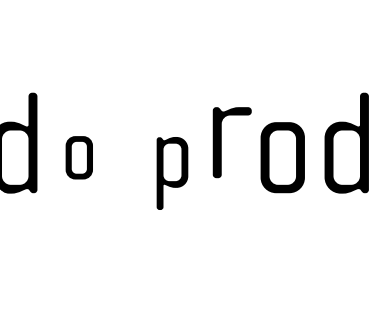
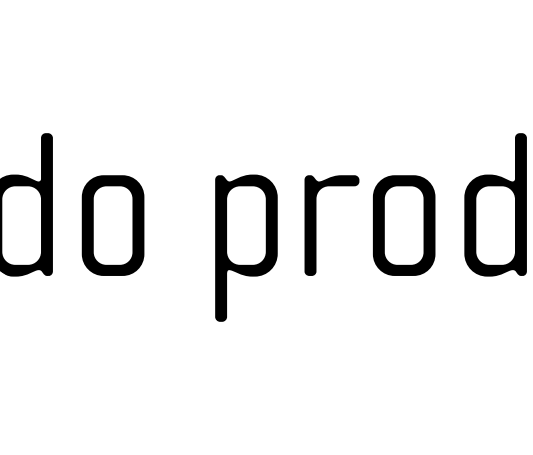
part: (221, 142) -> (316, 225), moved
part: (79, 157) -> (113, 225), size x1.67
part: (172, 173) -> (246, 248), size x1.43

